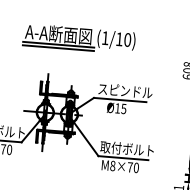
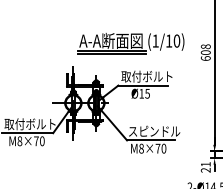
part: (78, 38) -> (130, 43), moved
text: (125, 90) -> (147, 76), スピンドル -> 取付ボルト
text: (127, 149) -> (154, 131), 取付ボルト -> スピンドル

